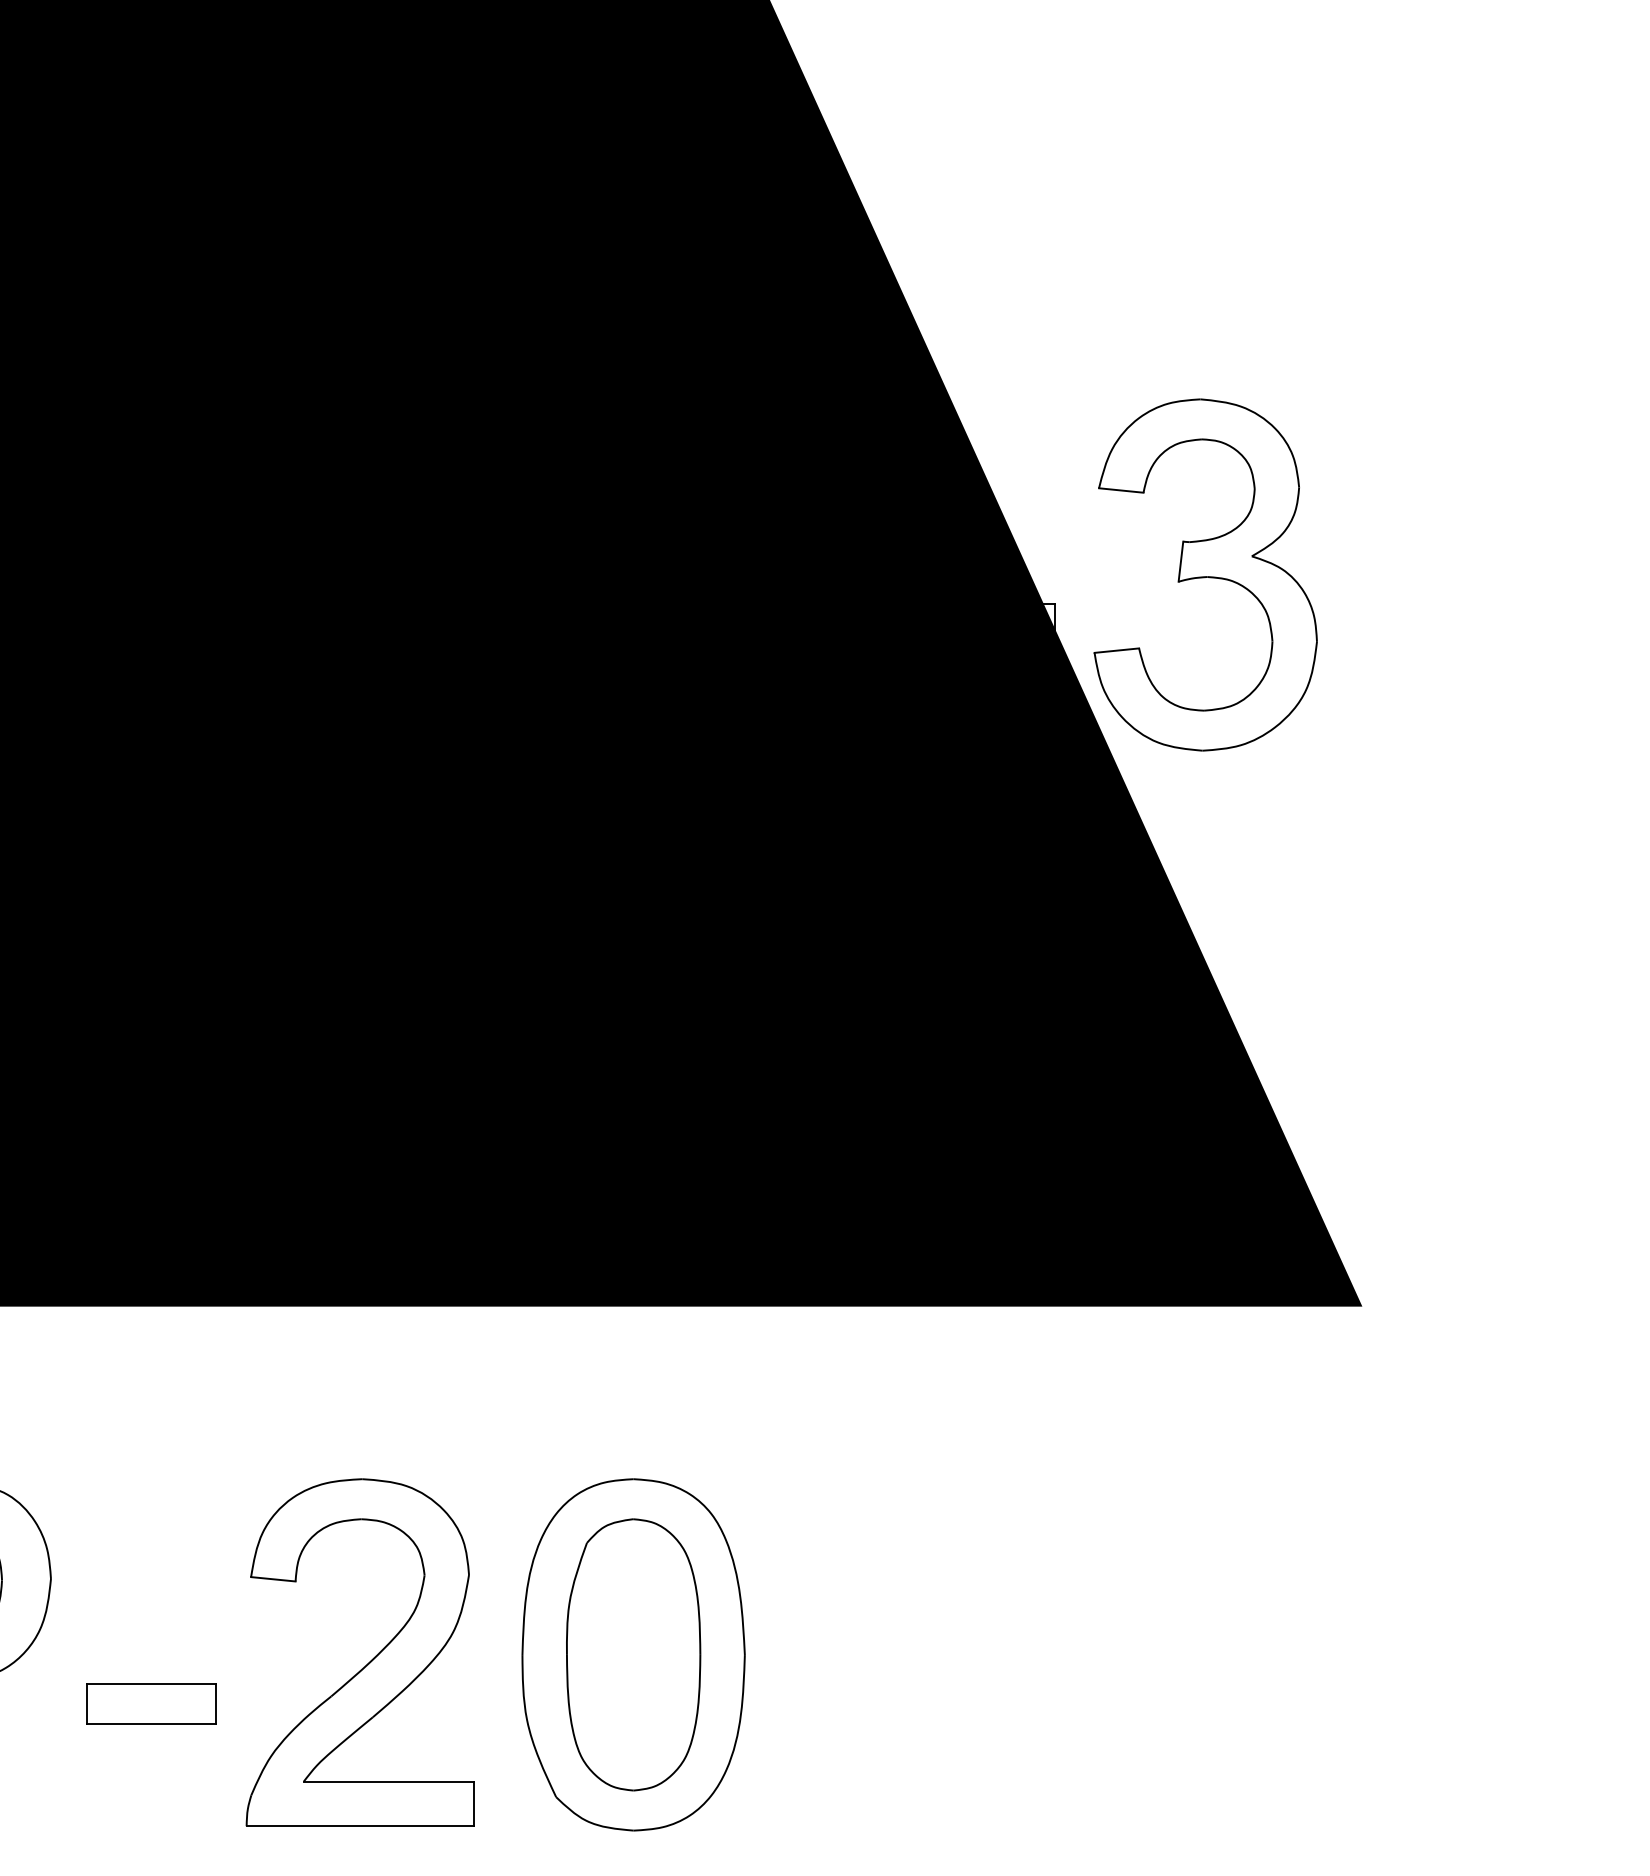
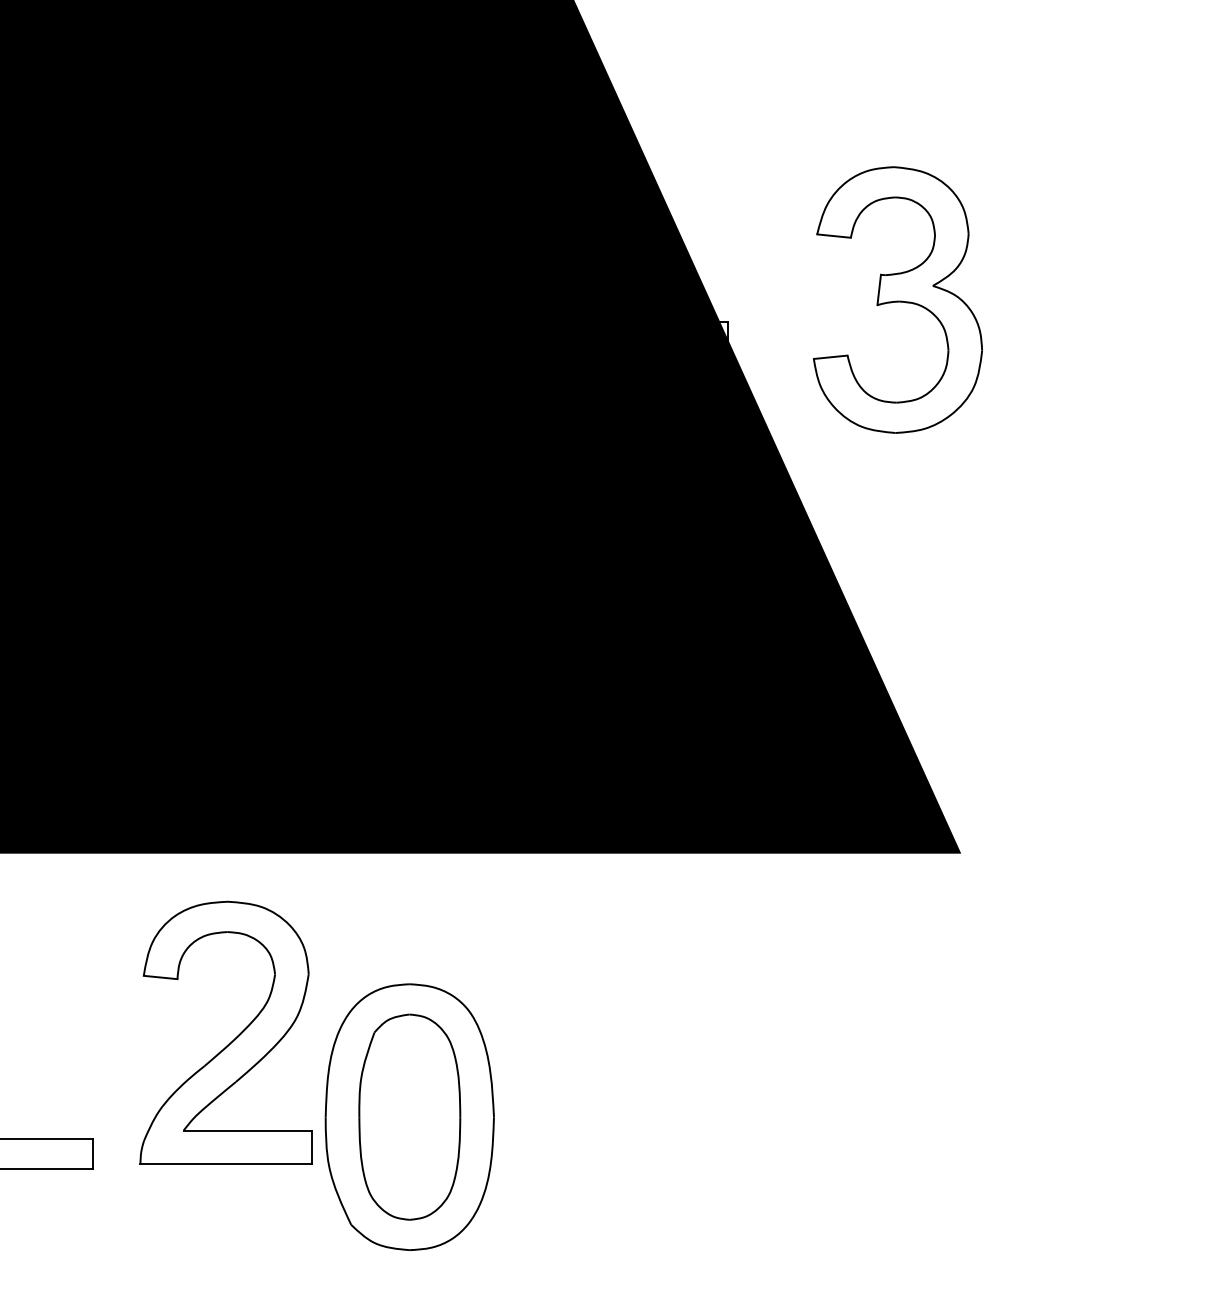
part: (1205, 574) -> (897, 299), moved
part: (369, 1661) -> (233, 1039), moved

